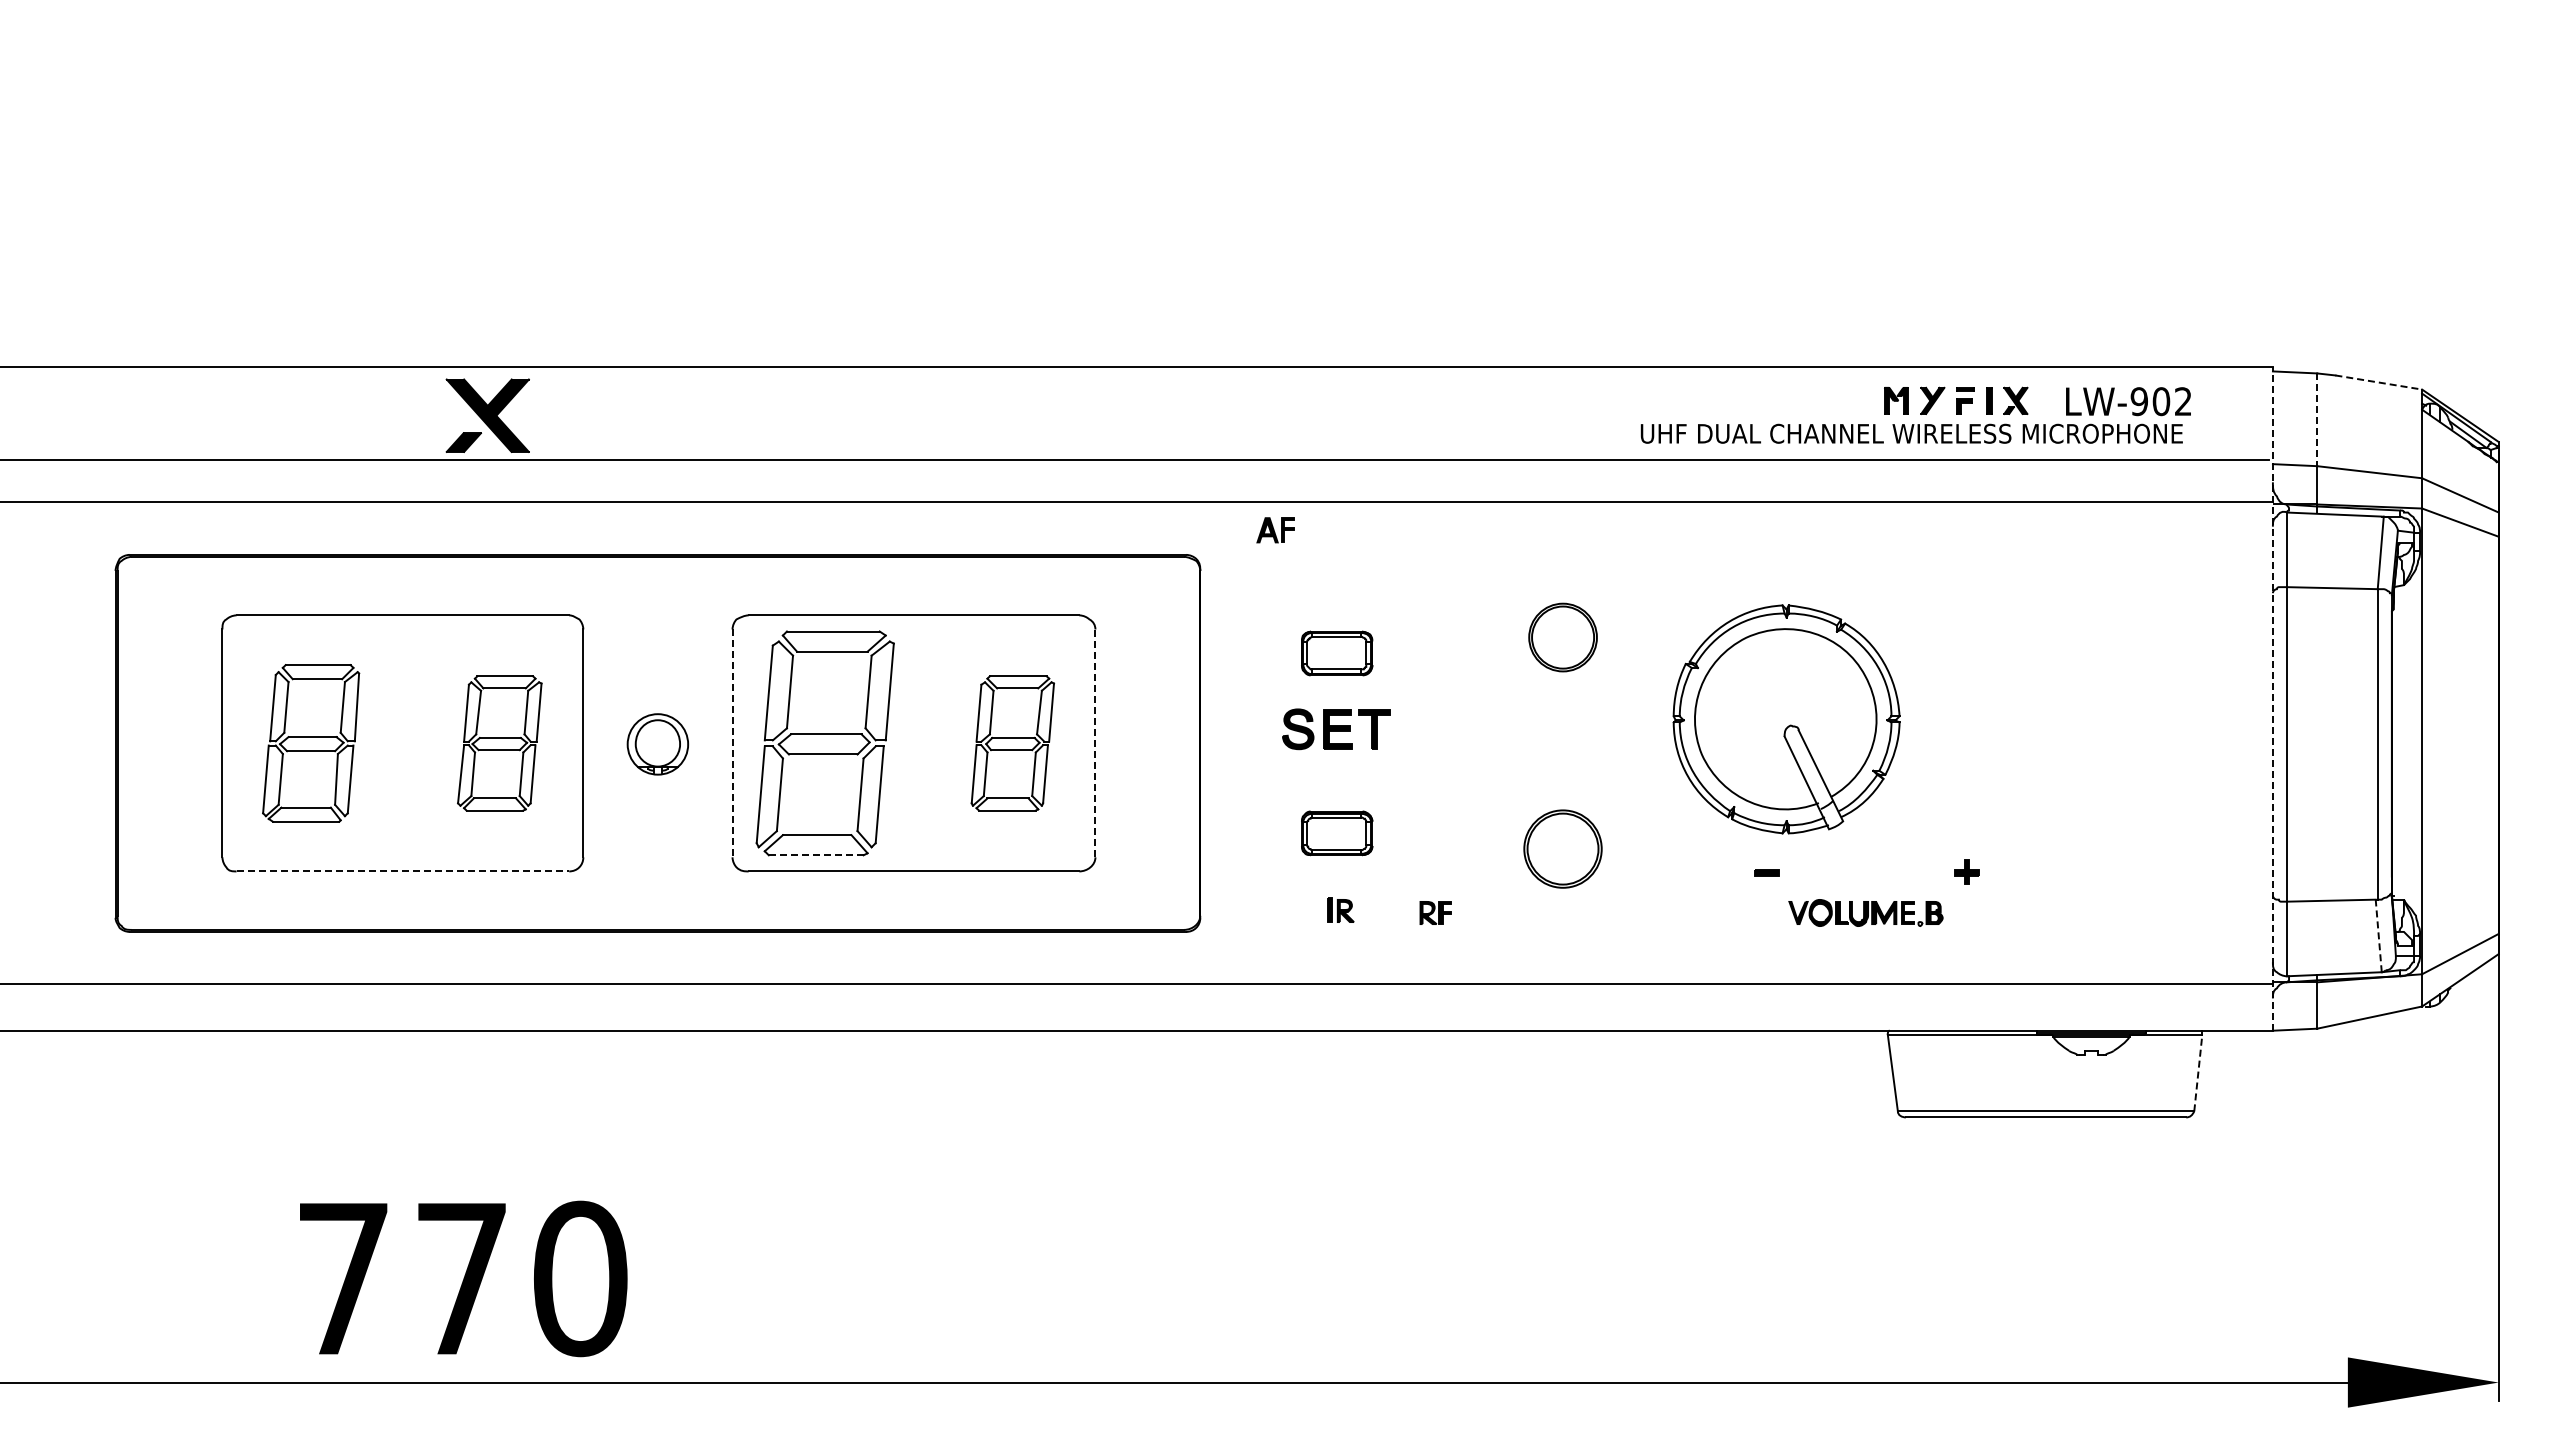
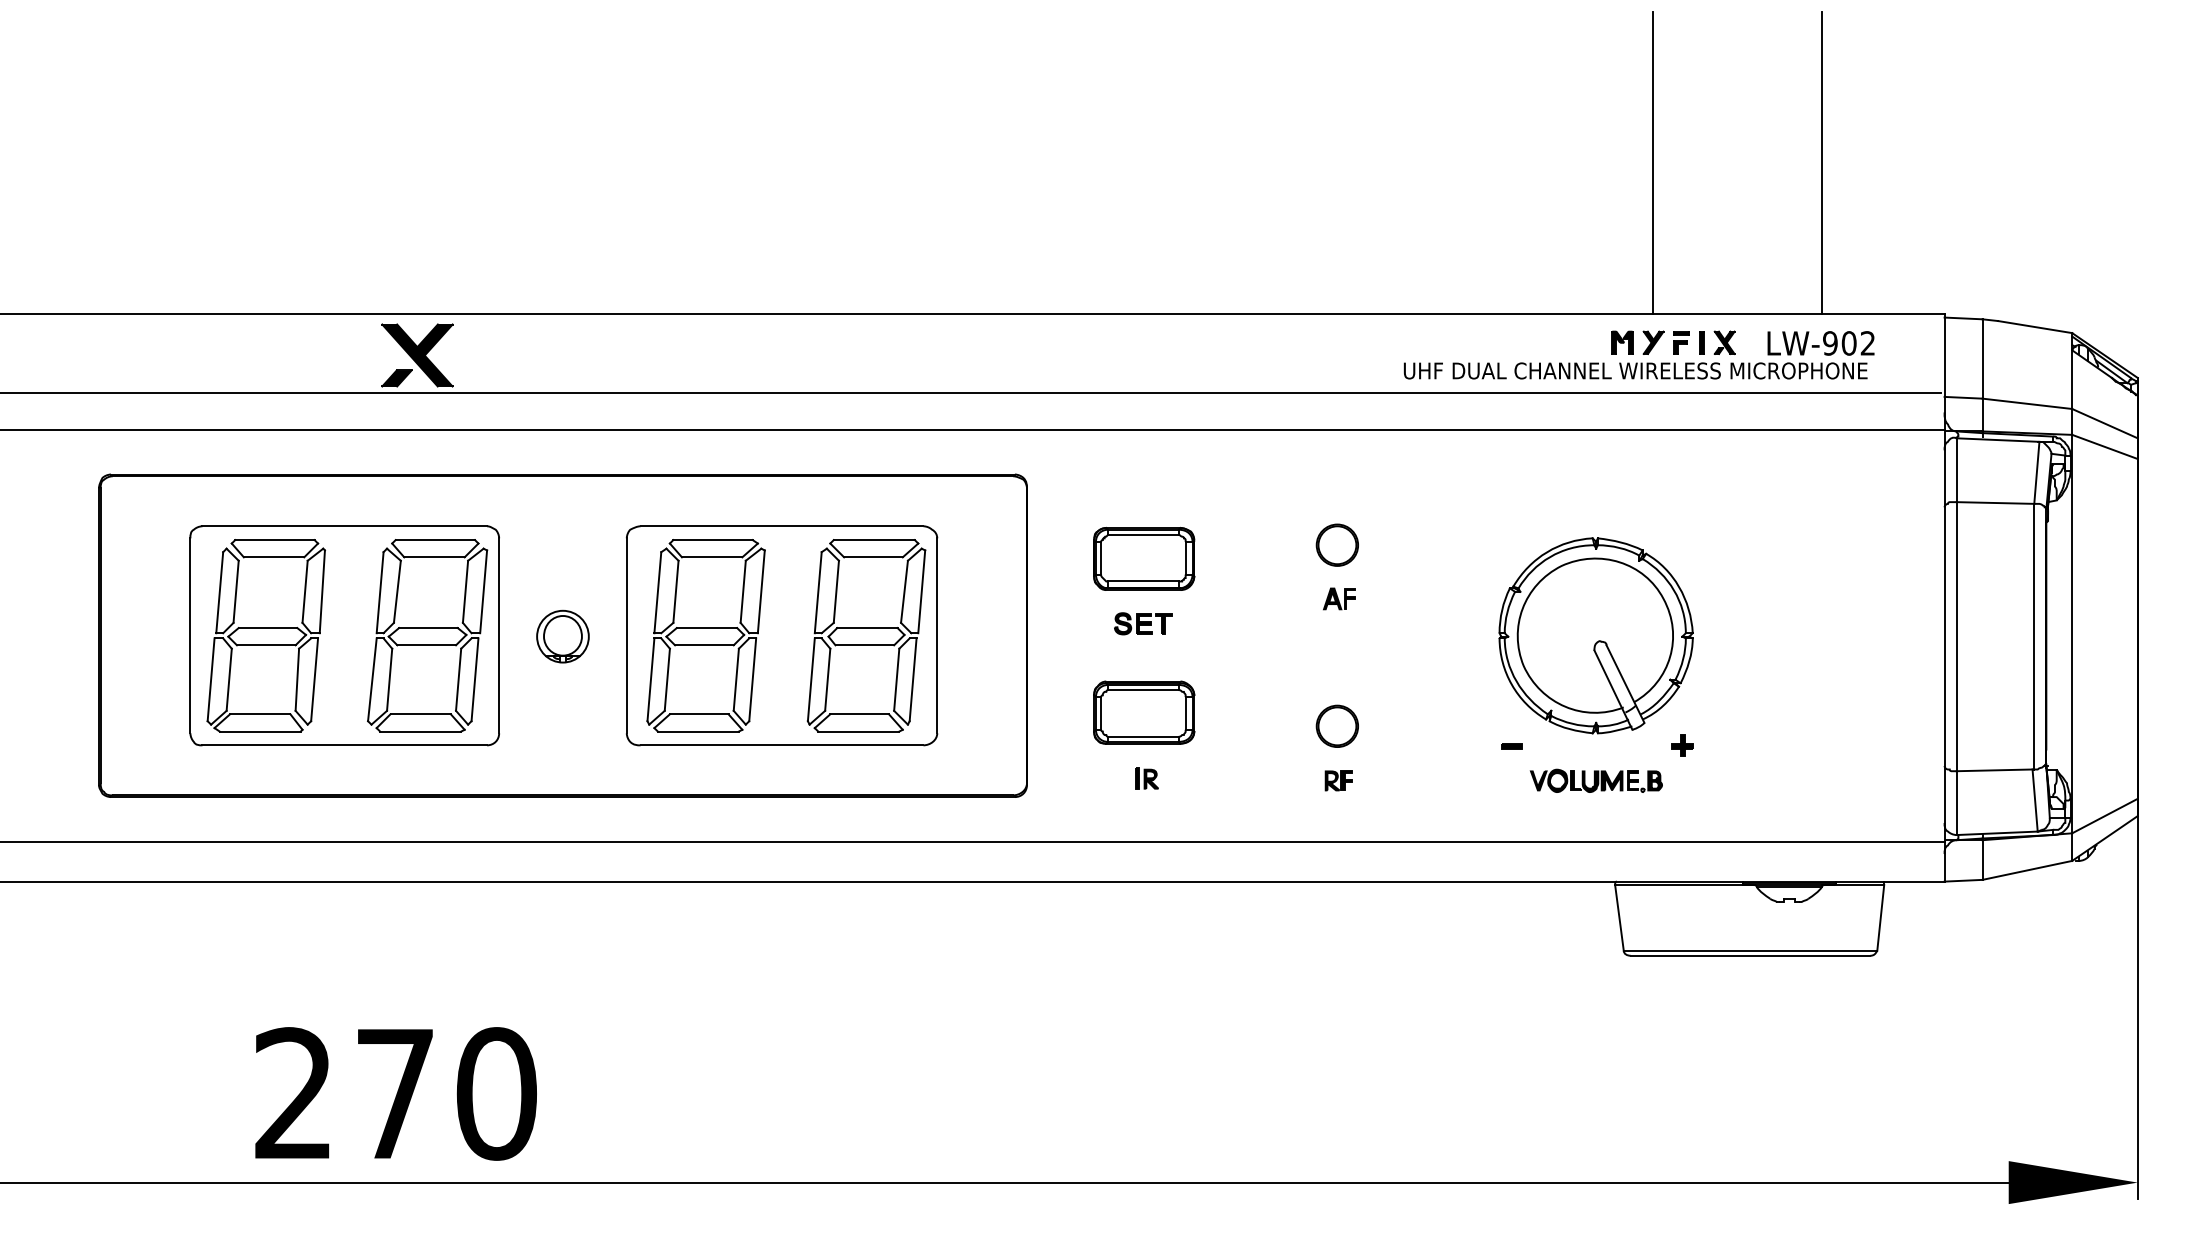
line: (1932, 190) -> (1653, 162), added
line: (2129, 190) -> (1821, 162), added
line: (2378, 382) -> (2034, 327), dashed -> solid
line: (2317, 420) -> (1982, 359), dashed -> solid
part: (1275, 530) -> (1339, 599), moved
part: (1563, 637) -> (1337, 545), size x0.71
part: (1336, 653) -> (1143, 558), size x1.67
line: (2272, 699) -> (1944, 598), dashed -> solid
part: (1786, 719) -> (1596, 635), moved
part: (1336, 729) -> (1143, 623), size x0.62
part: (310, 743) -> (265, 635), size x1.43
part: (499, 743) -> (427, 635), size x1.67
line: (732, 743) -> (626, 635), dashed -> solid
part: (1012, 743) -> (866, 635), size x1.67
line: (1095, 743) -> (937, 635), dashed -> solid
part: (1336, 833) -> (1143, 712), size x1.67
part: (1563, 849) -> (1337, 726), size x0.62
line: (816, 855) -> (698, 731), dashed -> solid
line: (403, 871) -> (345, 745), dashed -> solid
part: (1435, 912) -> (1338, 780), moved
line: (2378, 935) -> (2034, 800), dashed -> solid
line: (2198, 1073) -> (1880, 918), dashed -> solid
text: (342, 1277) -> (293, 1092), 770 -> 270

